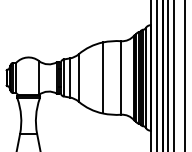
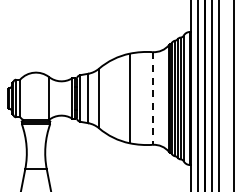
line: (120, 77) -> (152, 98), solid -> dashed

